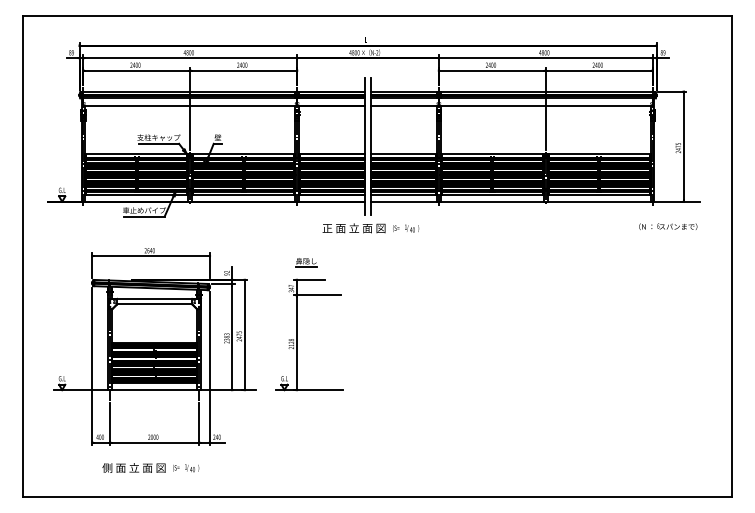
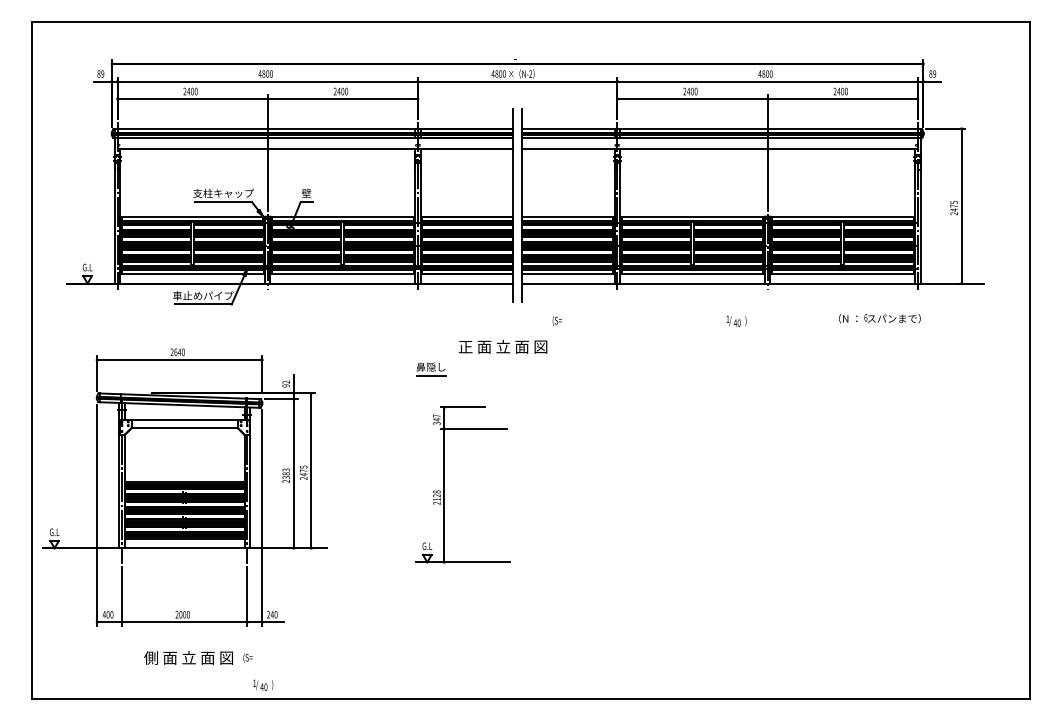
text: (667, 226) -> (879, 318), moved
text: (353, 228) -> (502, 346), moved
text: (411, 228) -> (736, 320), moved
part: (296, 334) -> (444, 484), moved
part: (154, 346) -> (184, 487), moved
text: (192, 467) -> (263, 684), moved

